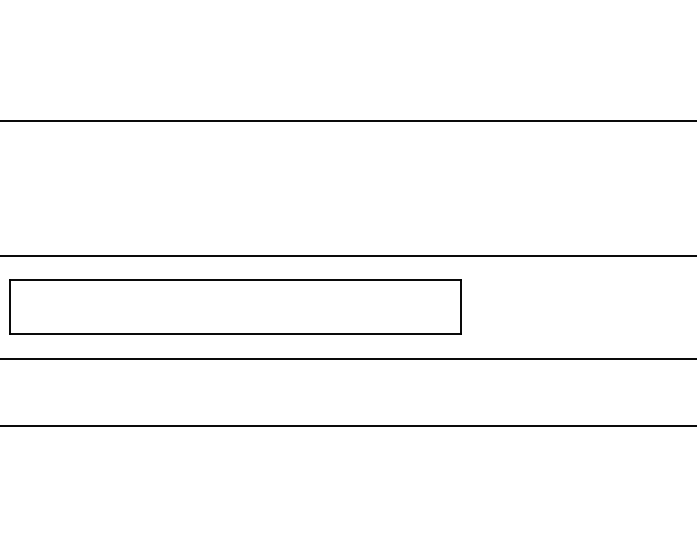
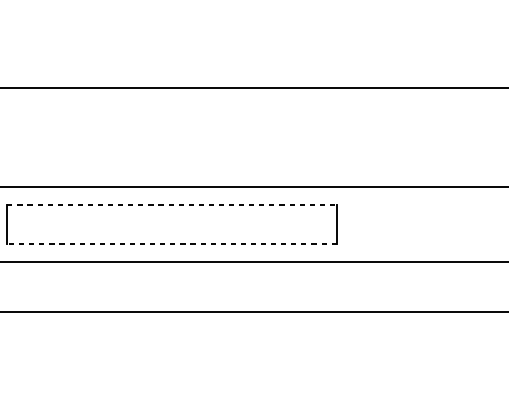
line: (236, 280) -> (172, 205), solid -> dashed
line: (235, 333) -> (171, 243), solid -> dashed

